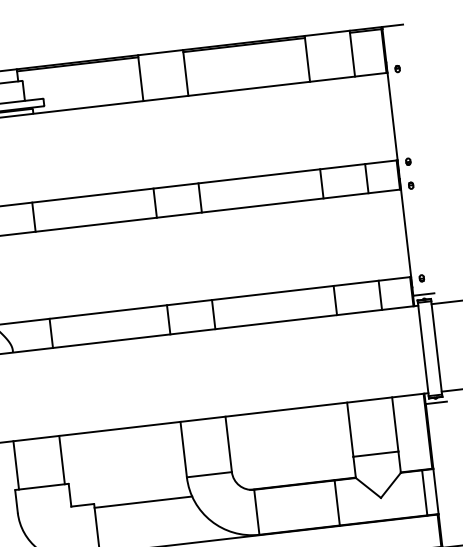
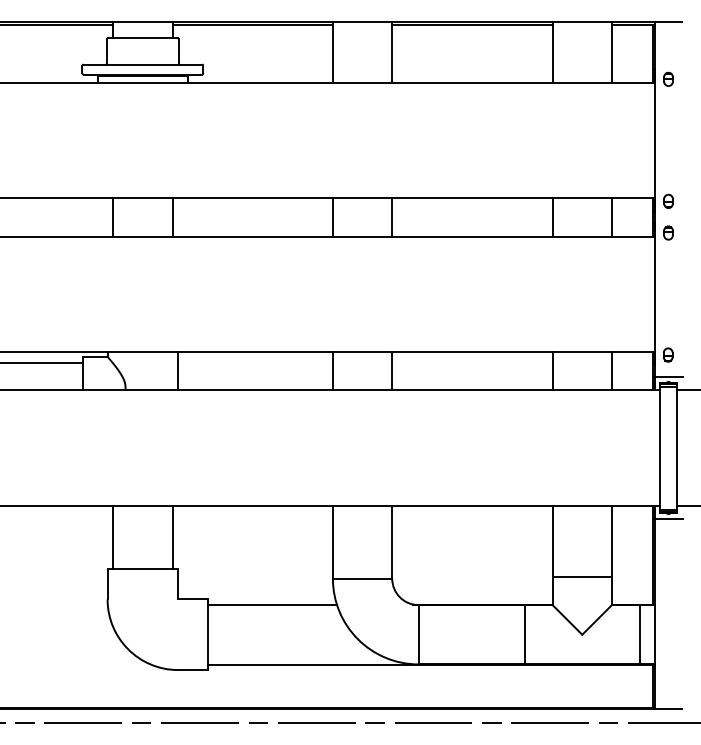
part: (397, 69) -> (668, 79), size x1.6
part: (408, 161) -> (668, 201), size x1.6
part: (411, 185) -> (668, 233), size x1.6
part: (421, 278) -> (668, 355), size x1.6

